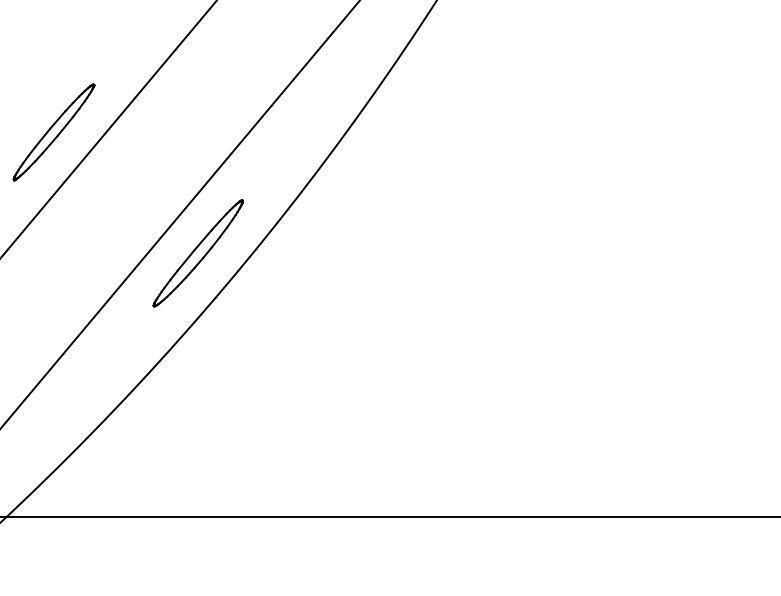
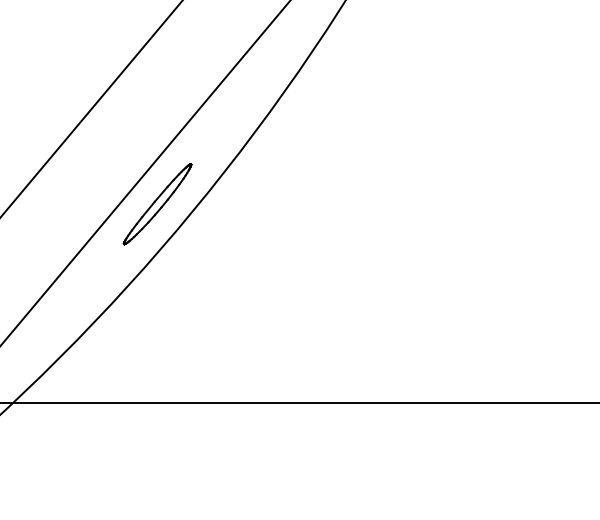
part: (53, 132) -> (48, 113), removed

